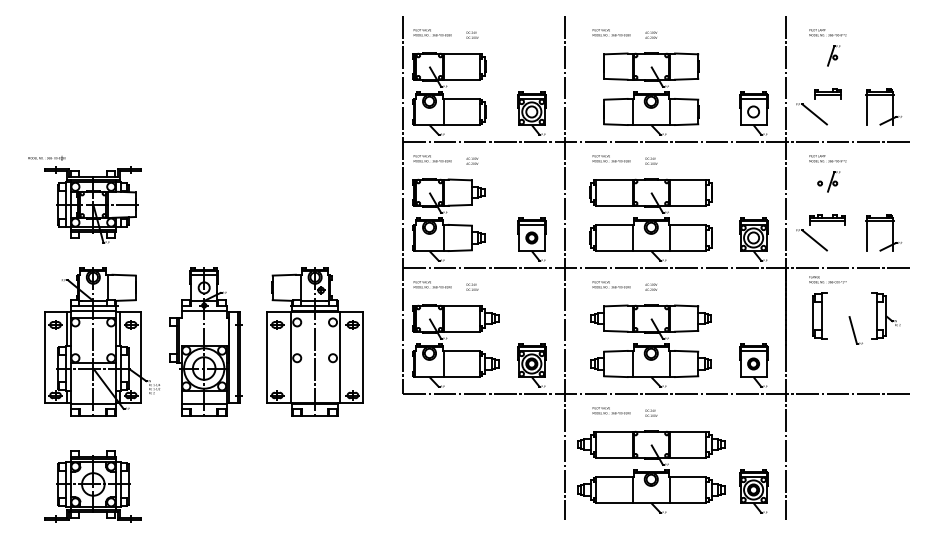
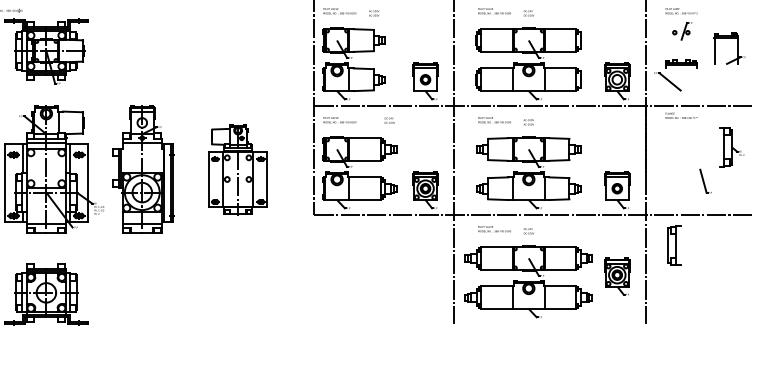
part: (892, 232) -> (737, 48), moved
text: (472, 286) -> (389, 119), moved
part: (819, 315) -> (674, 245), moved
part: (855, 330) -> (705, 181), moved
part: (314, 341) -> (237, 169), size x0.7
part: (753, 491) -> (617, 276), moved

